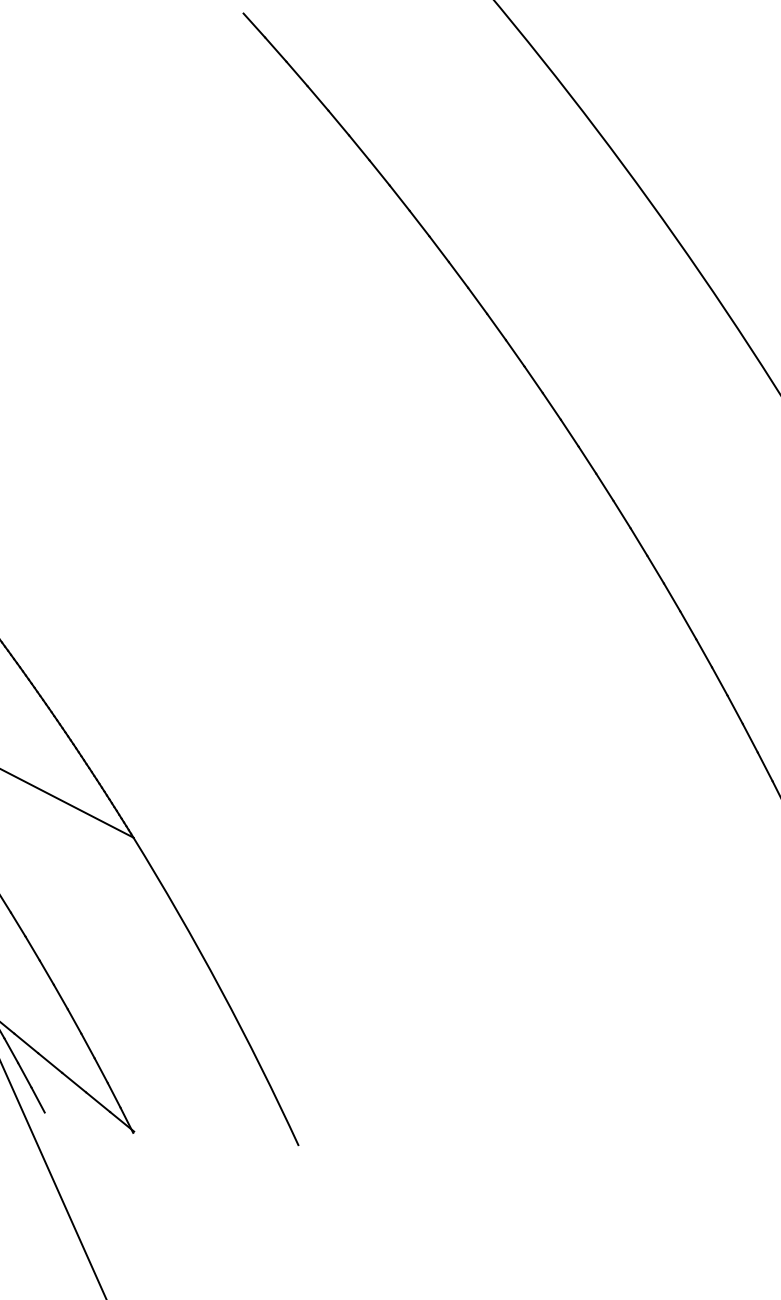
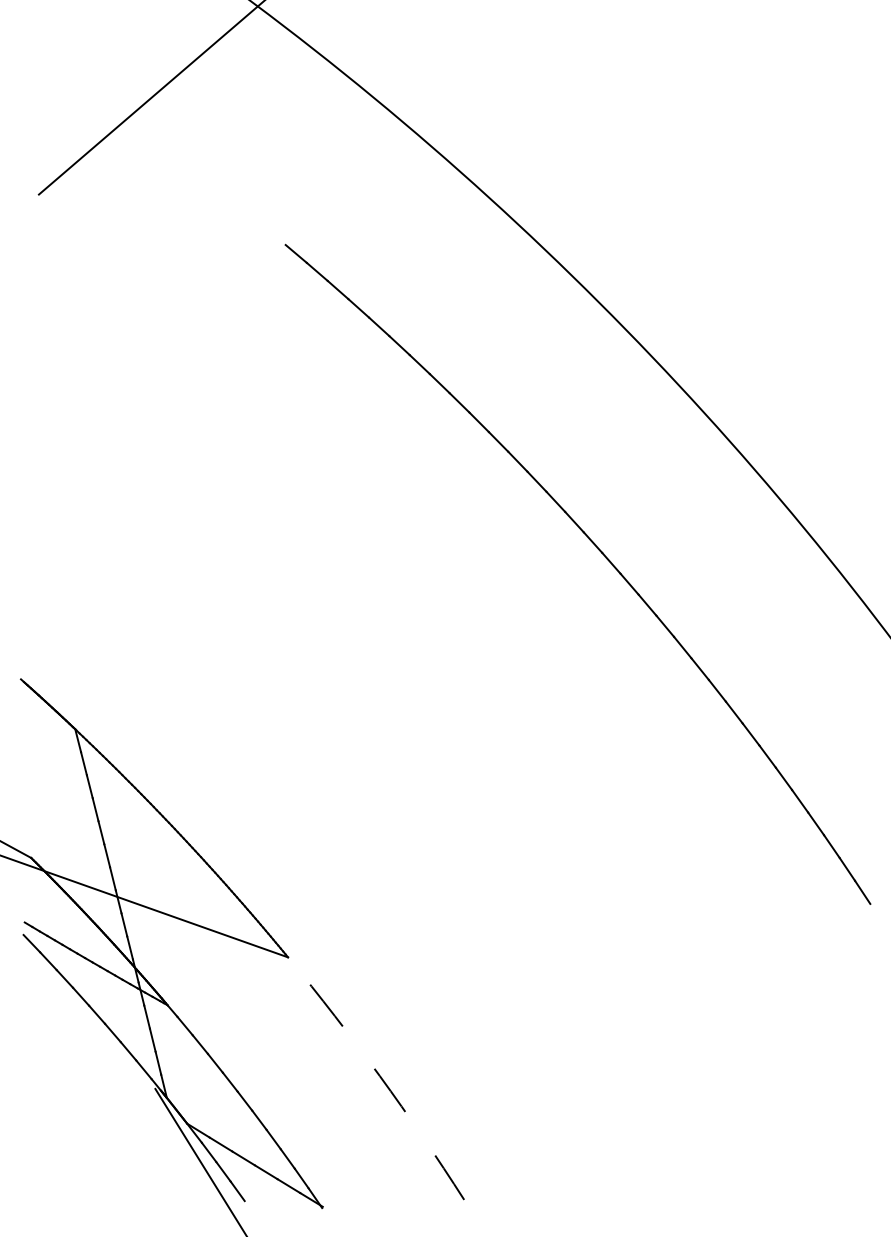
arc: (220, 988) -> (379, 1075), solid -> dashed

